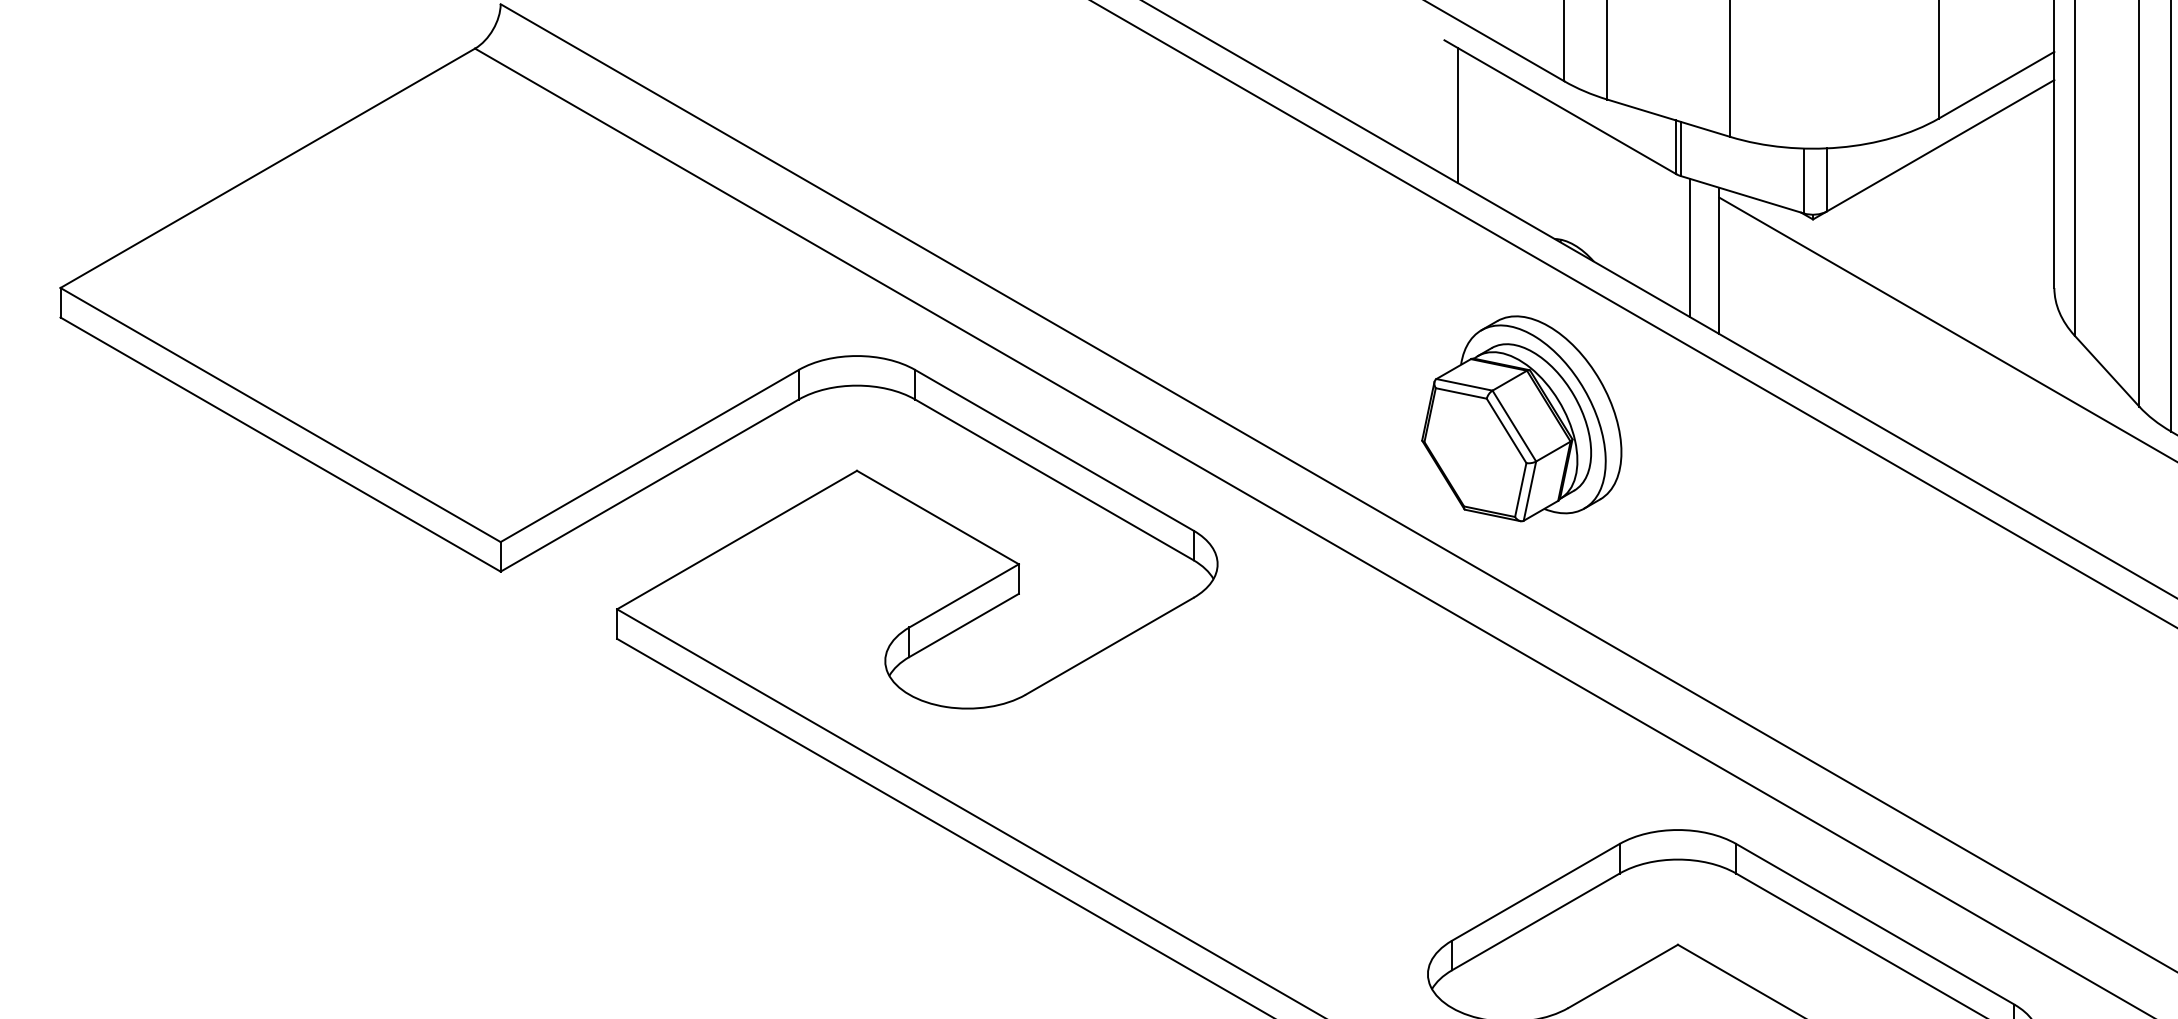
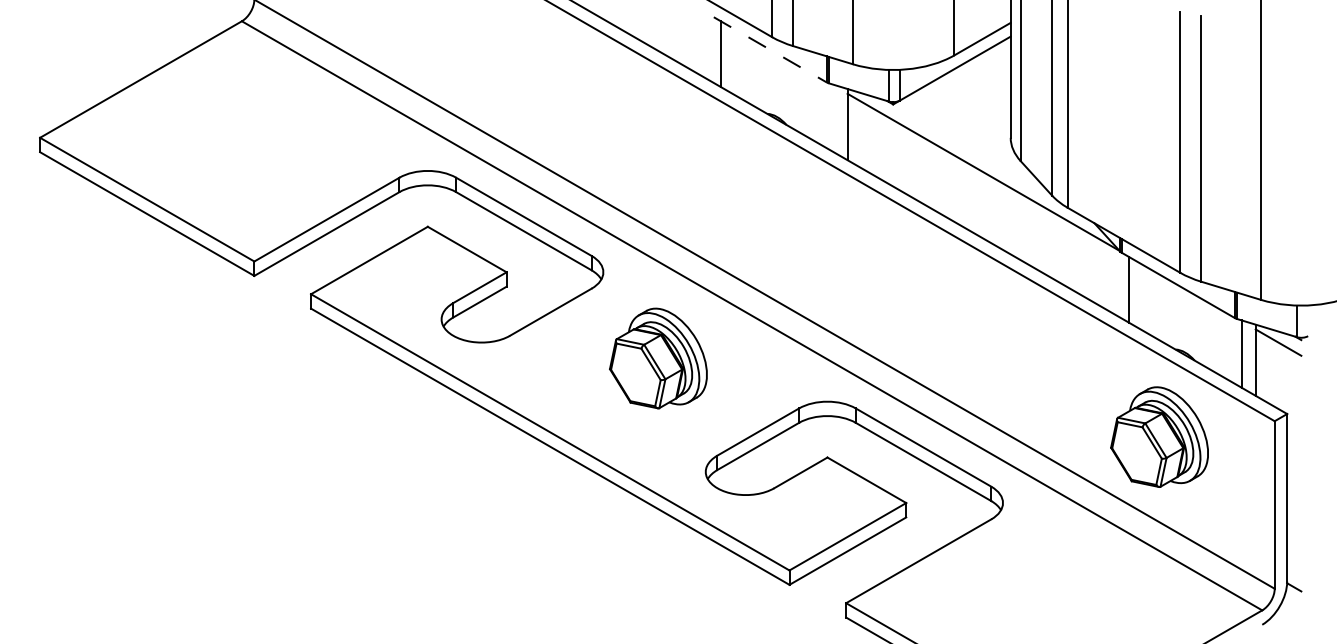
line: (1560, 108) -> (770, 50), solid -> dashed
line: (1690, 248) -> (833, 118), removed
part: (1521, 418) -> (658, 358), moved

